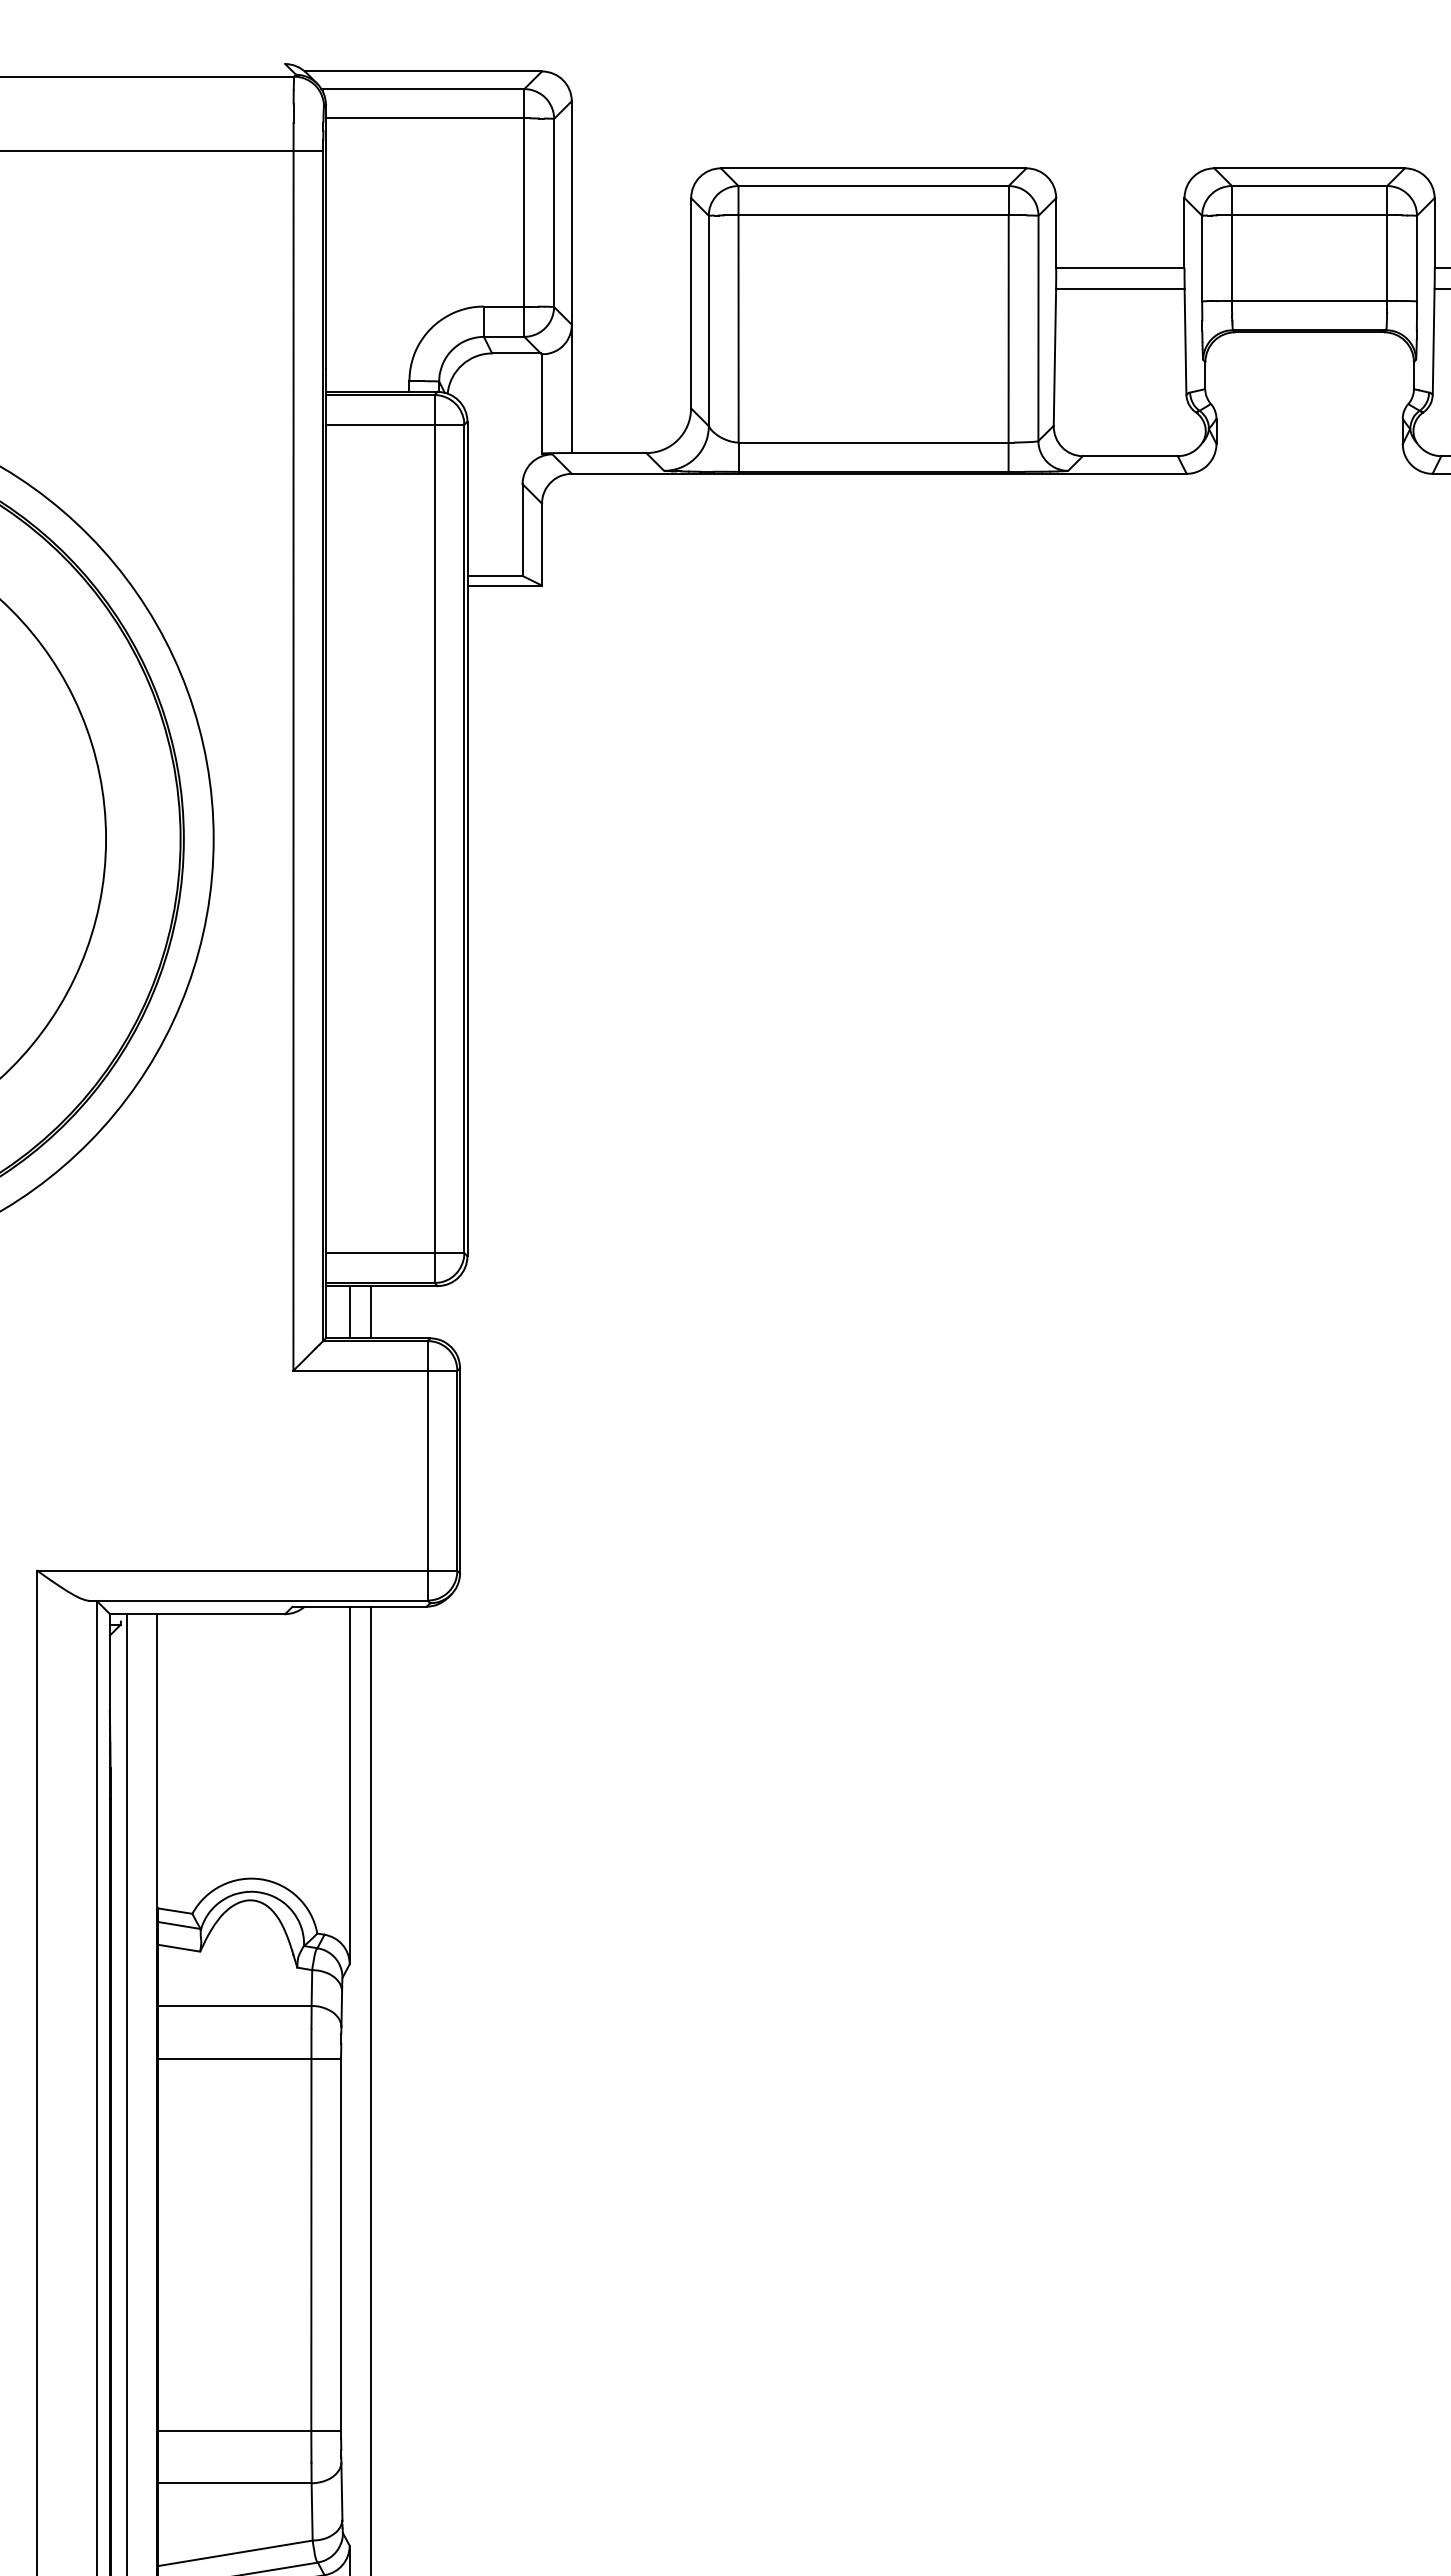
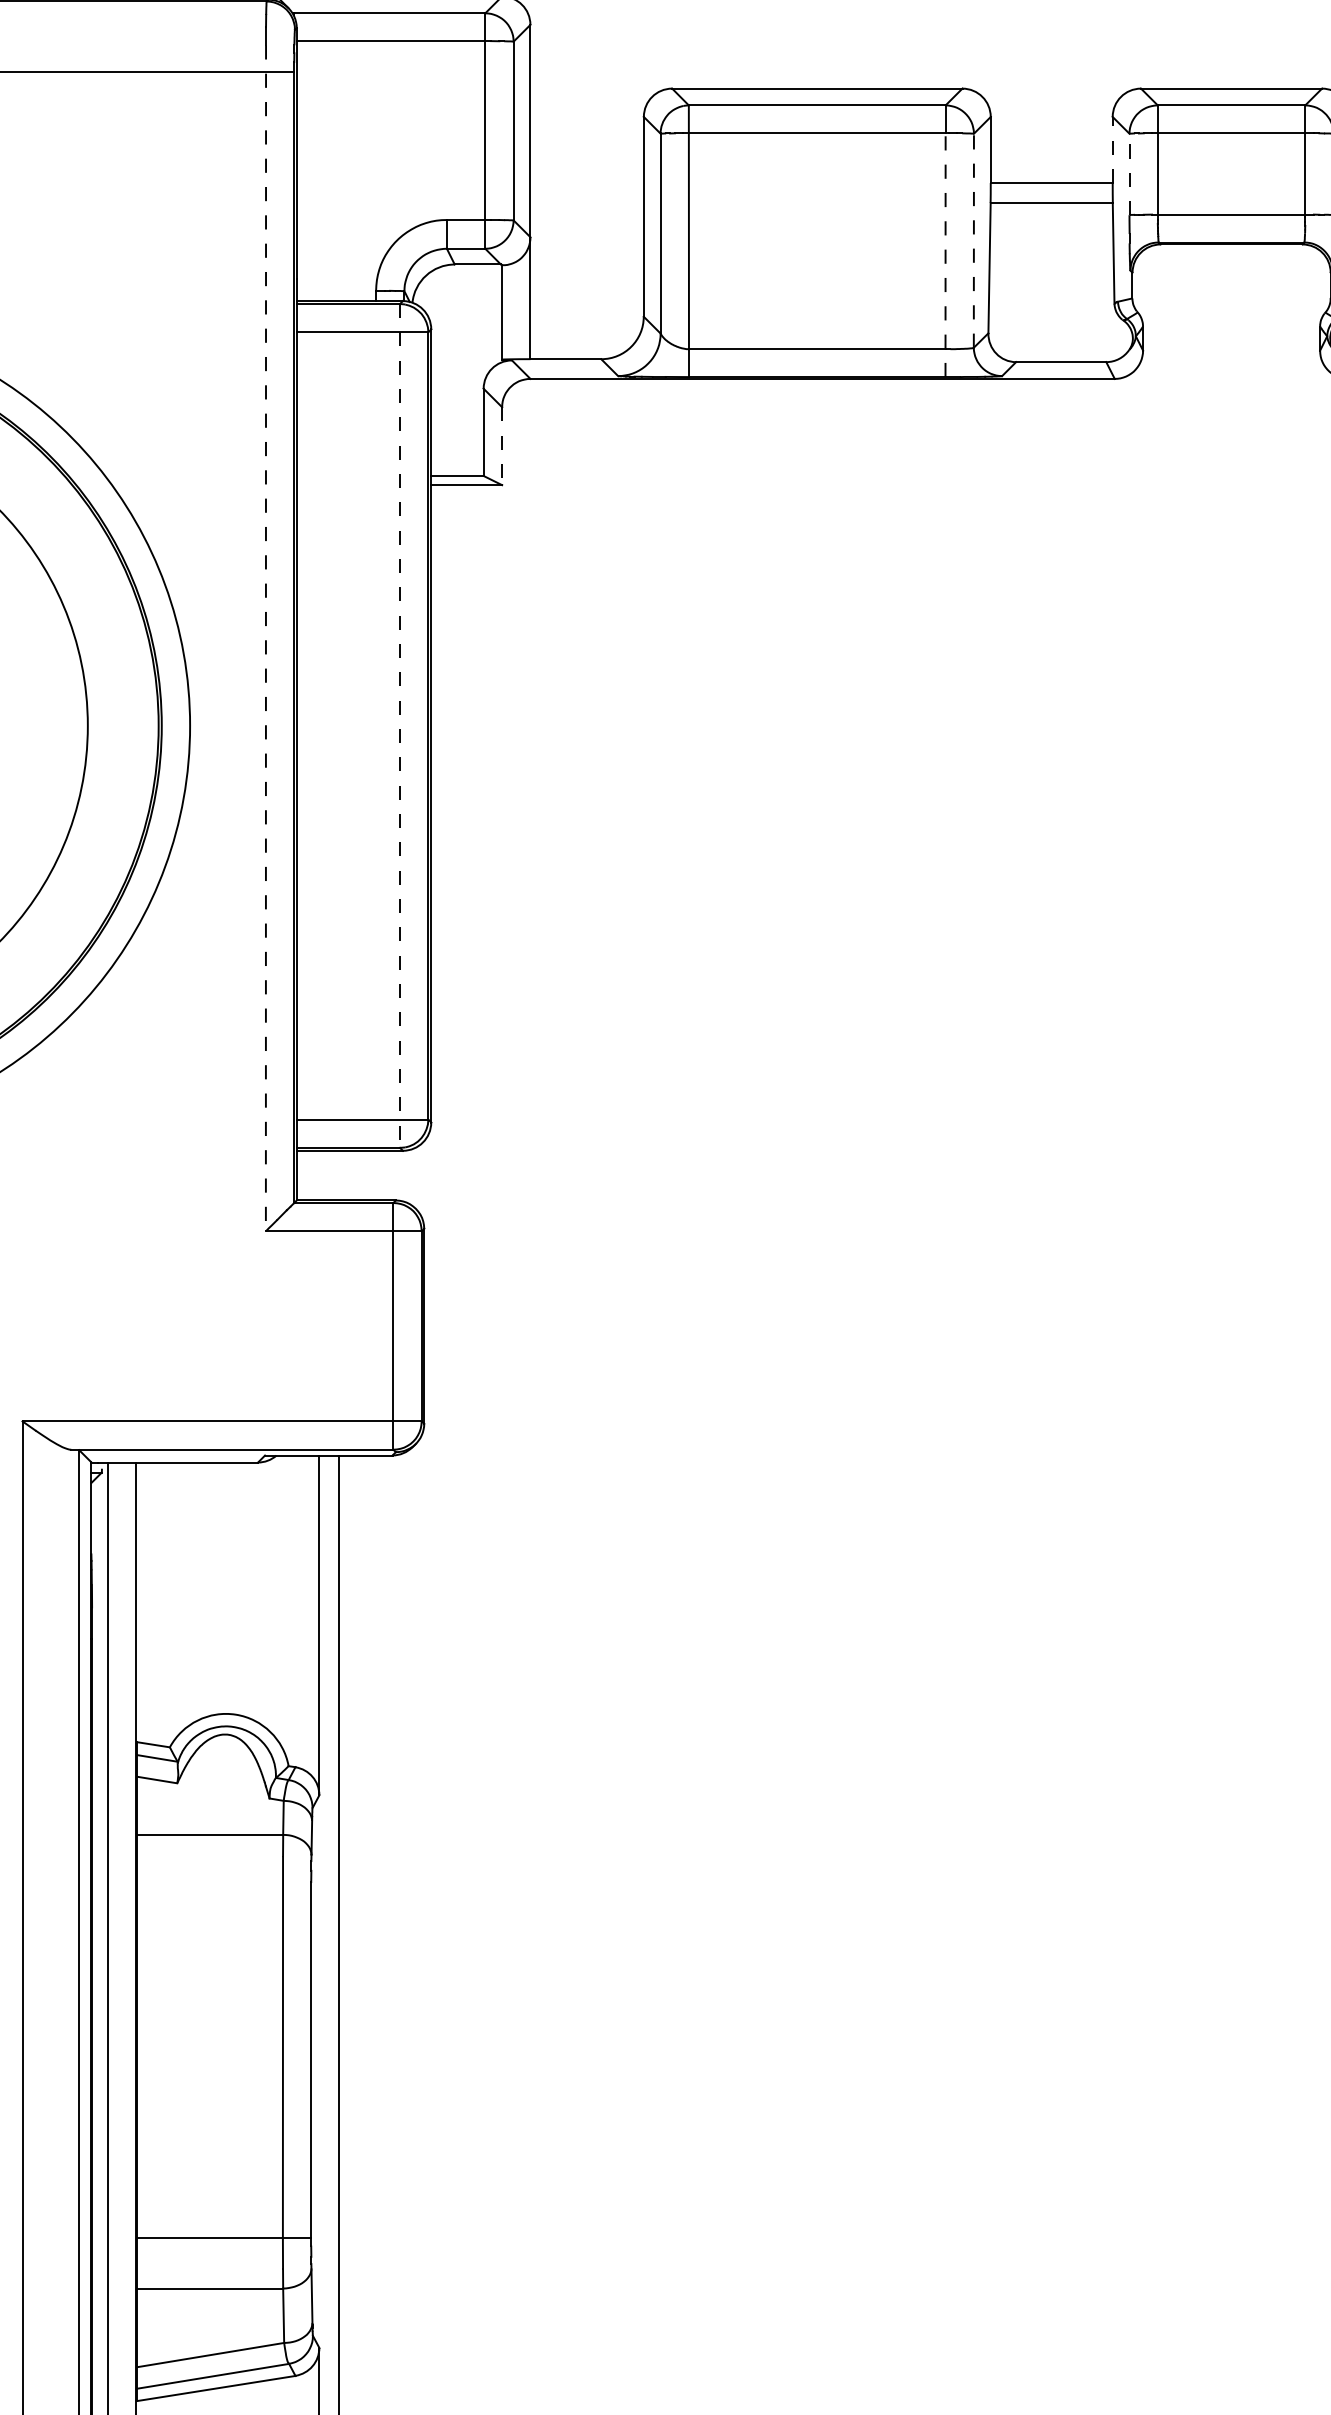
line: (1184, 232) -> (1112, 149), solid -> dashed
line: (1202, 258) -> (1129, 174), solid -> dashed
line: (1038, 328) -> (973, 240), solid -> dashed
line: (1008, 343) -> (945, 255), solid -> dashed
line: (542, 544) -> (502, 446), solid -> dashed
line: (293, 746) -> (265, 638), solid -> dashed
line: (434, 839) -> (399, 726), solid -> dashed
line: (349, 1312) -> (319, 1175), removed
line: (370, 1312) -> (339, 1175), removed
line: (249, 2058) -> (224, 1884), removed

